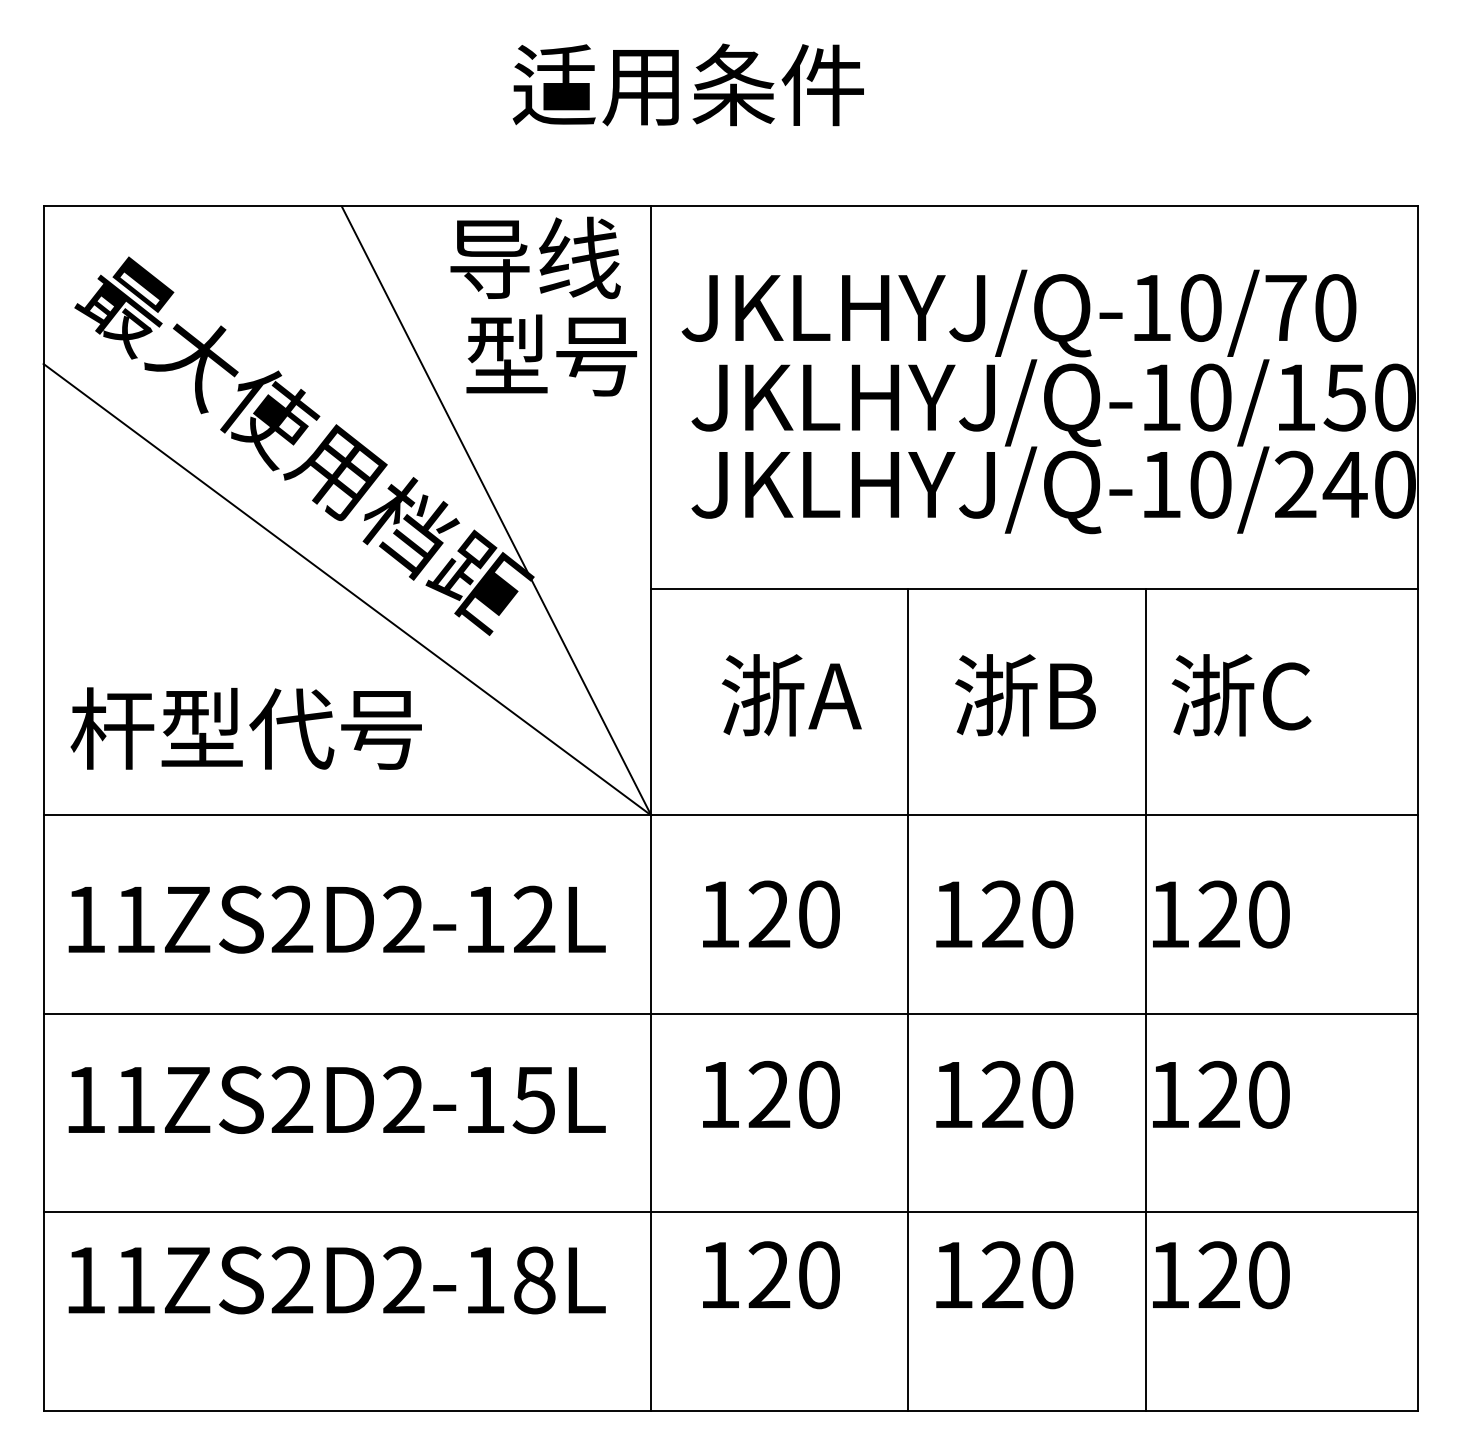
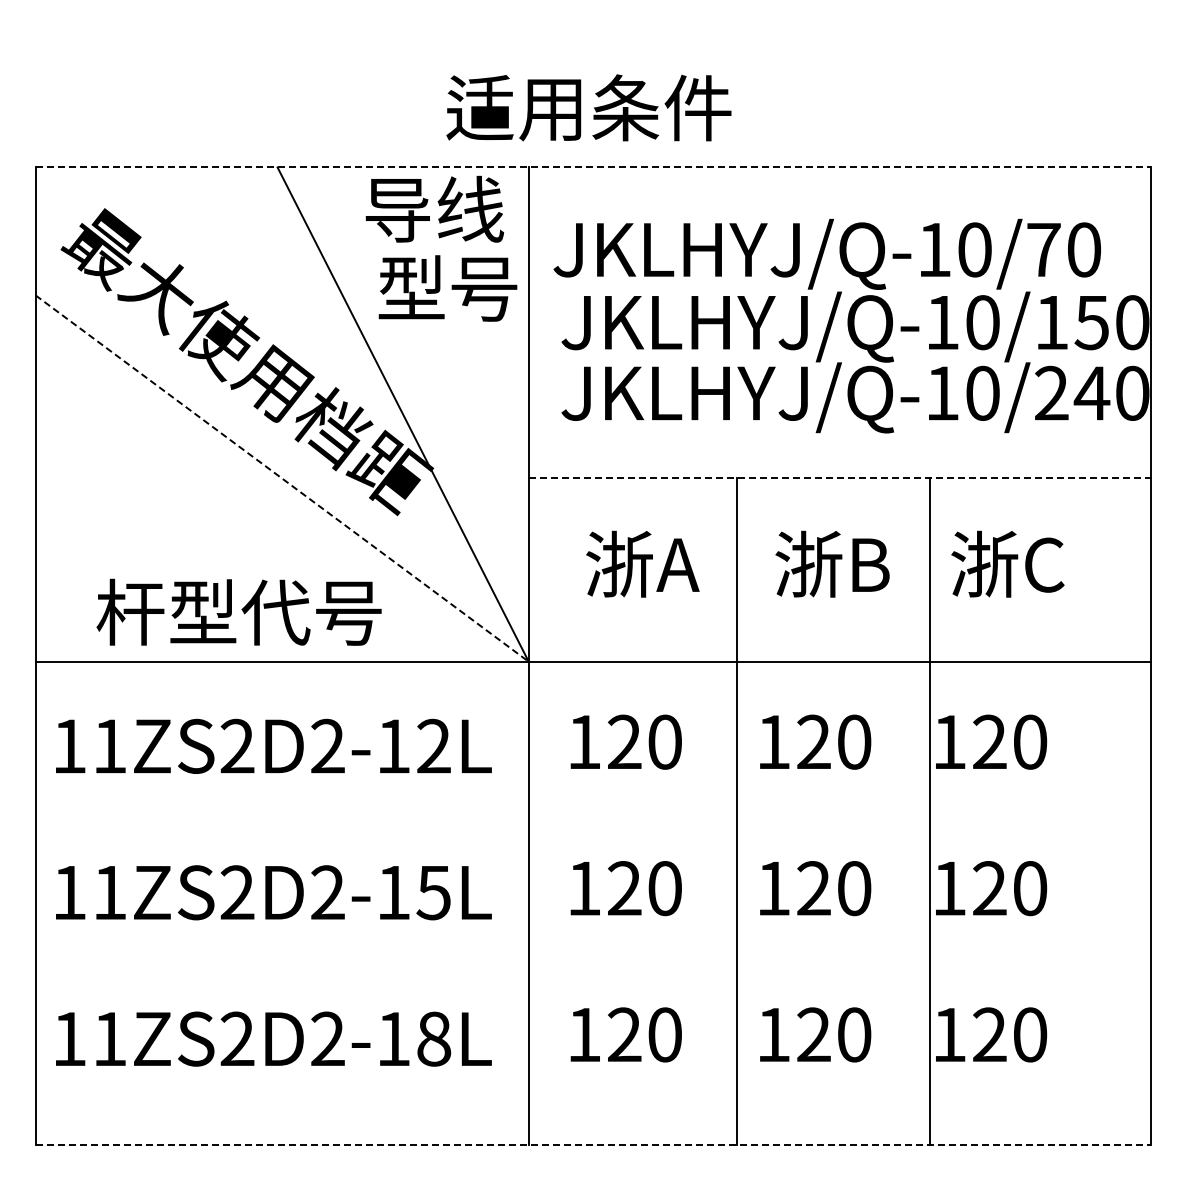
text: (687, 84) -> (588, 107), moved
line: (731, 206) -> (593, 167), solid -> dashed
line: (1035, 588) -> (840, 477), solid -> dashed
line: (347, 589) -> (282, 478), solid -> dashed
text: (245, 727) -> (238, 611), moved
line: (731, 1013) -> (593, 822), removed
line: (731, 1211) -> (593, 983), removed
line: (731, 1410) -> (593, 1144), solid -> dashed

